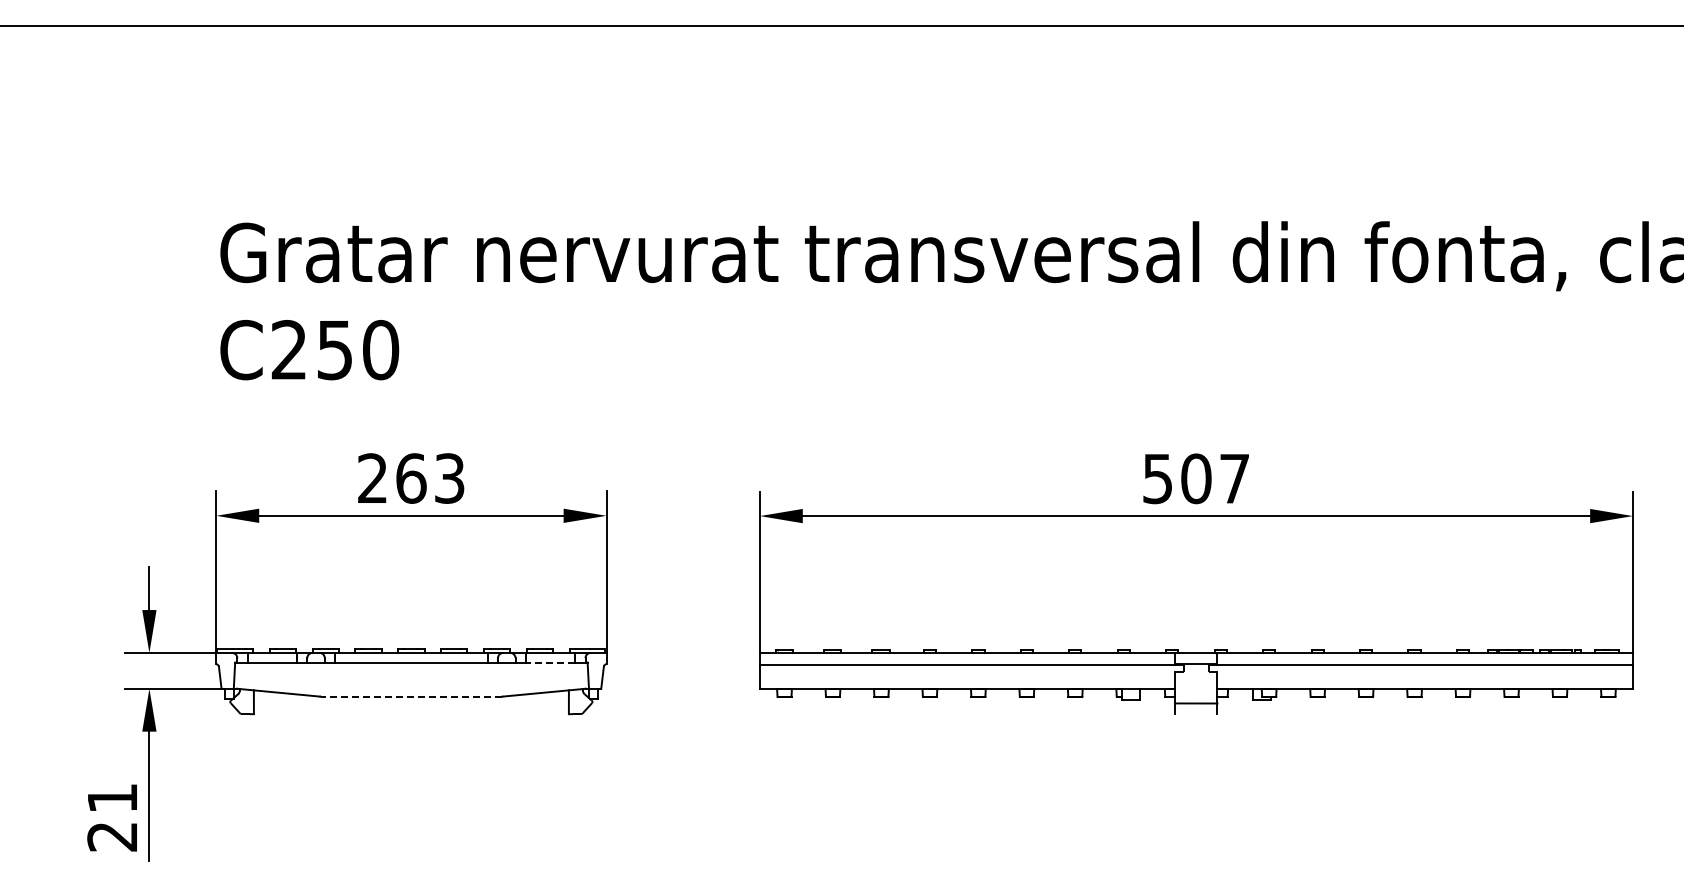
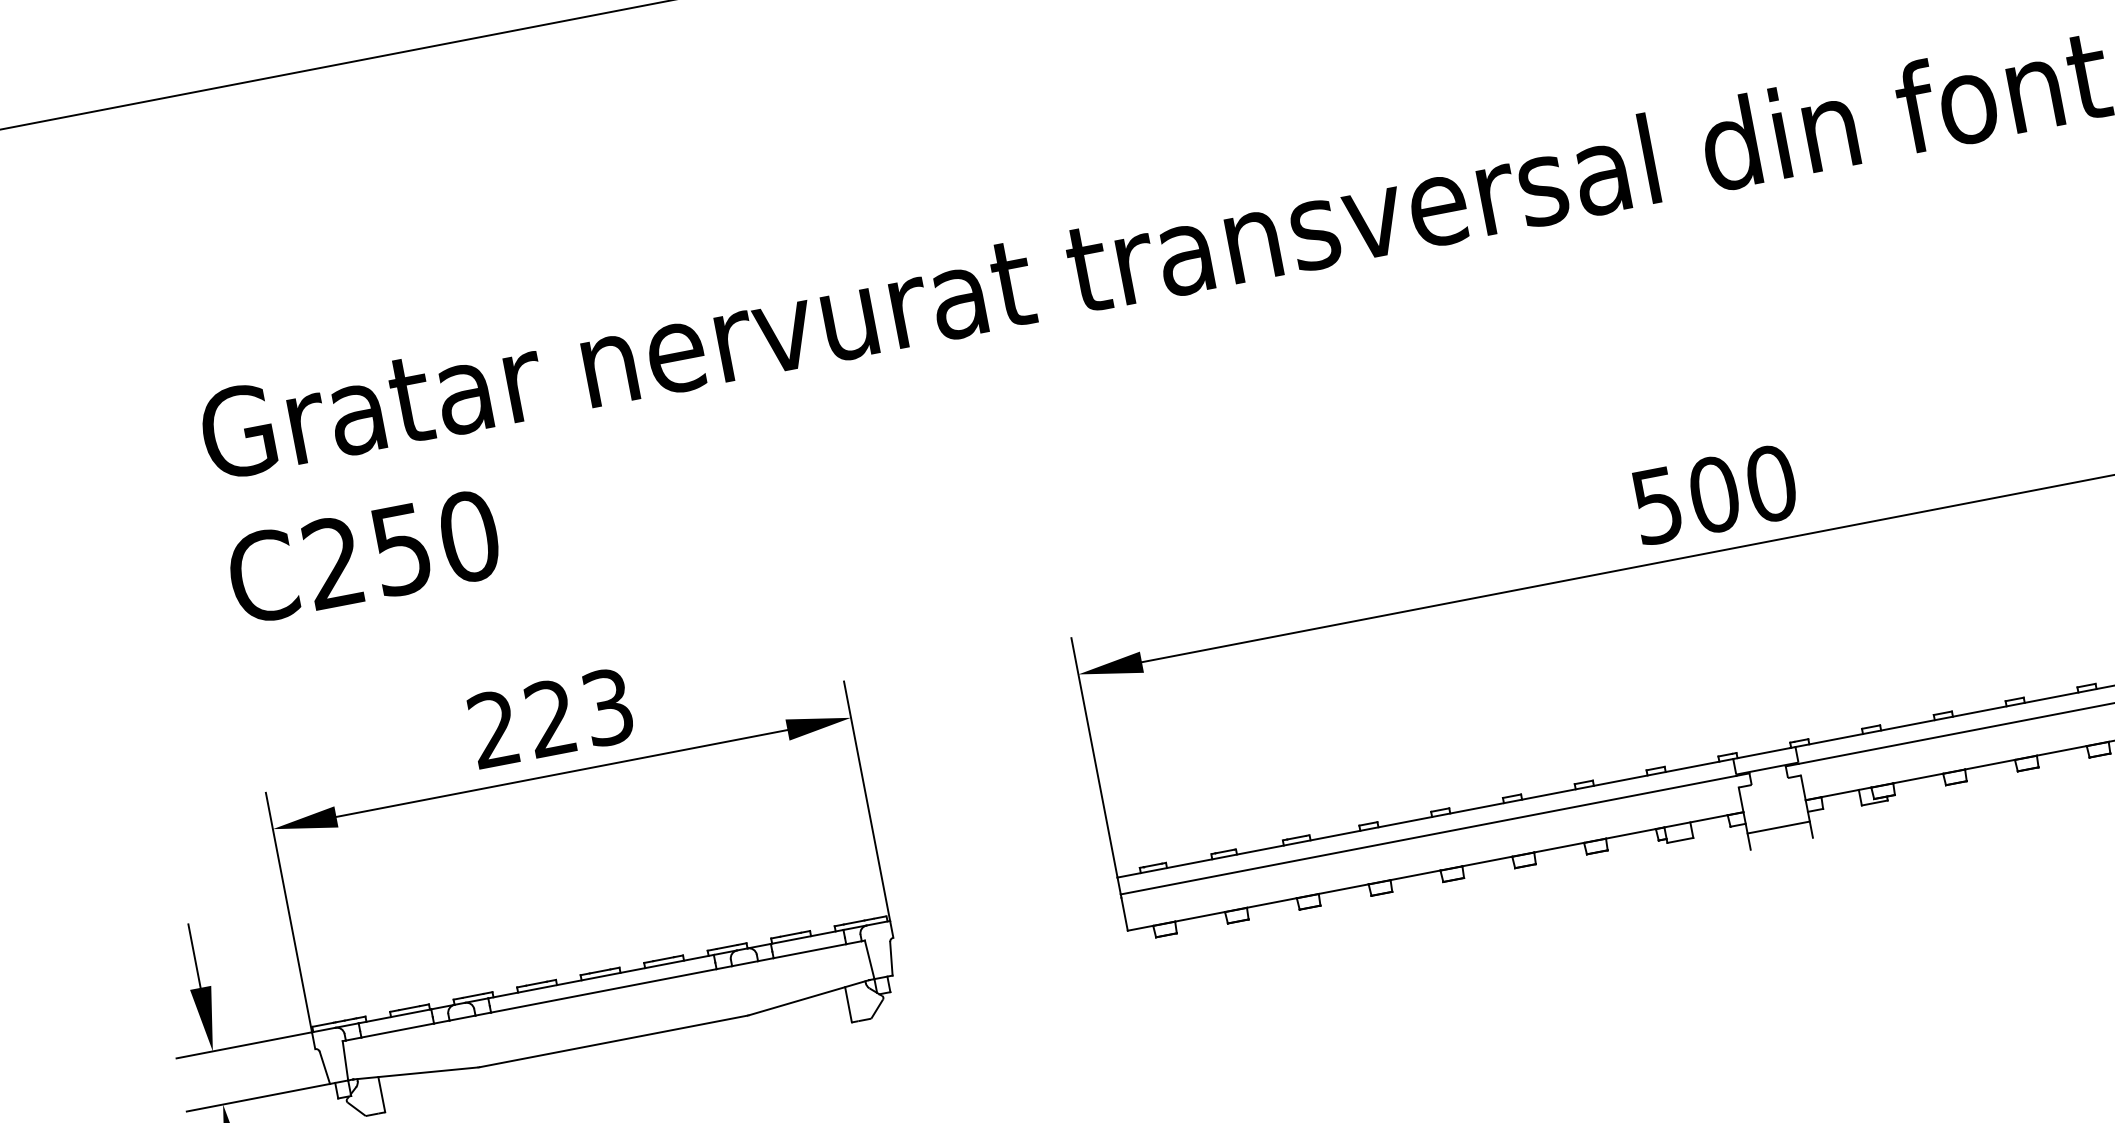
text: (411, 478) -> (551, 718), 263 -> 223
text: (1234, 478) -> (1770, 483), 507 -> 500
line: (550, 662) -> (809, 951), dashed -> solid
line: (410, 696) -> (612, 1041), dashed -> solid

